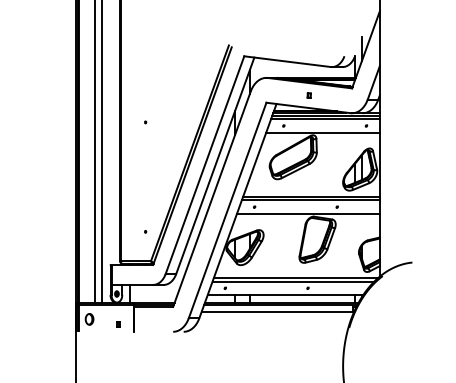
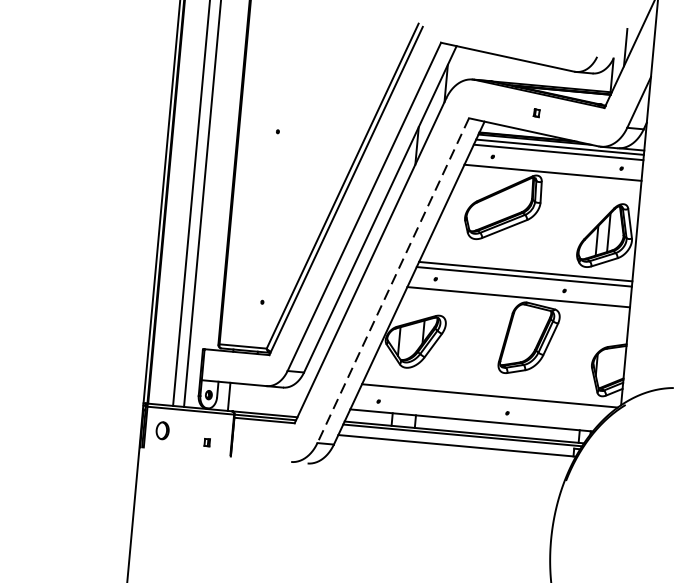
line: (227, 210) -> (393, 280), solid -> dashed
line: (293, 281) -> (485, 400), removed

